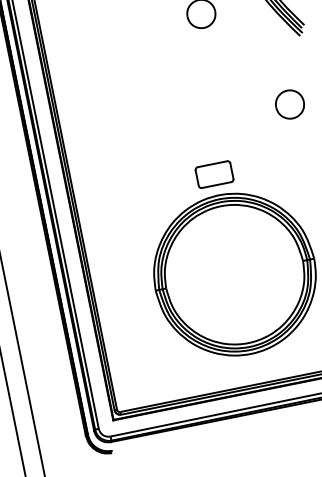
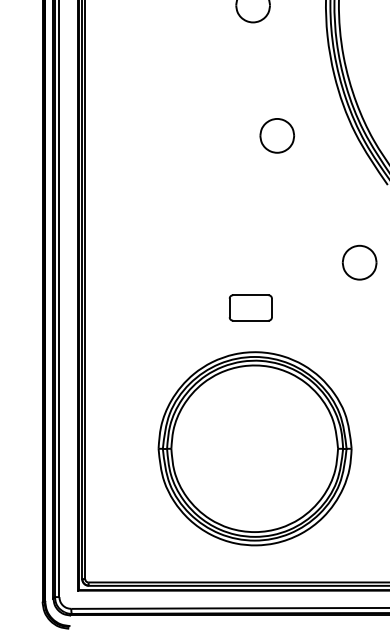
part: (214, 174) -> (250, 307), moved

